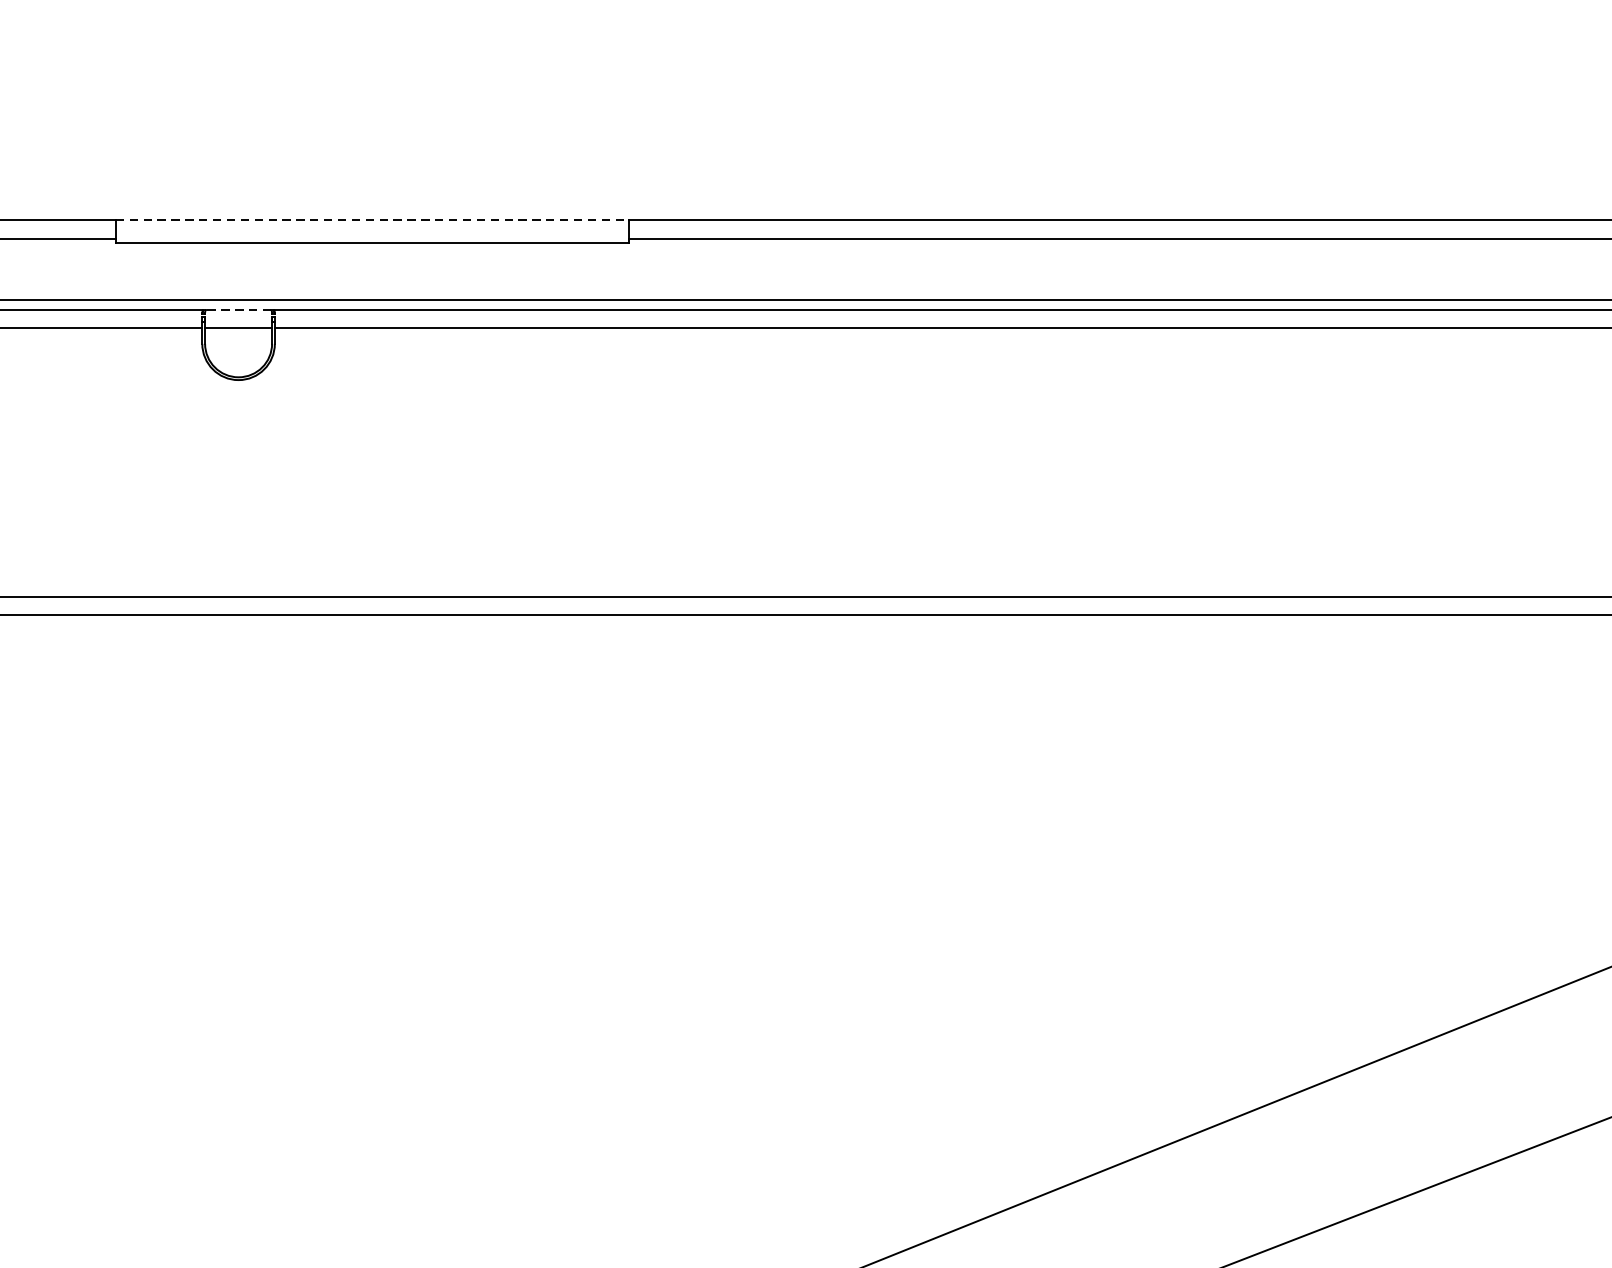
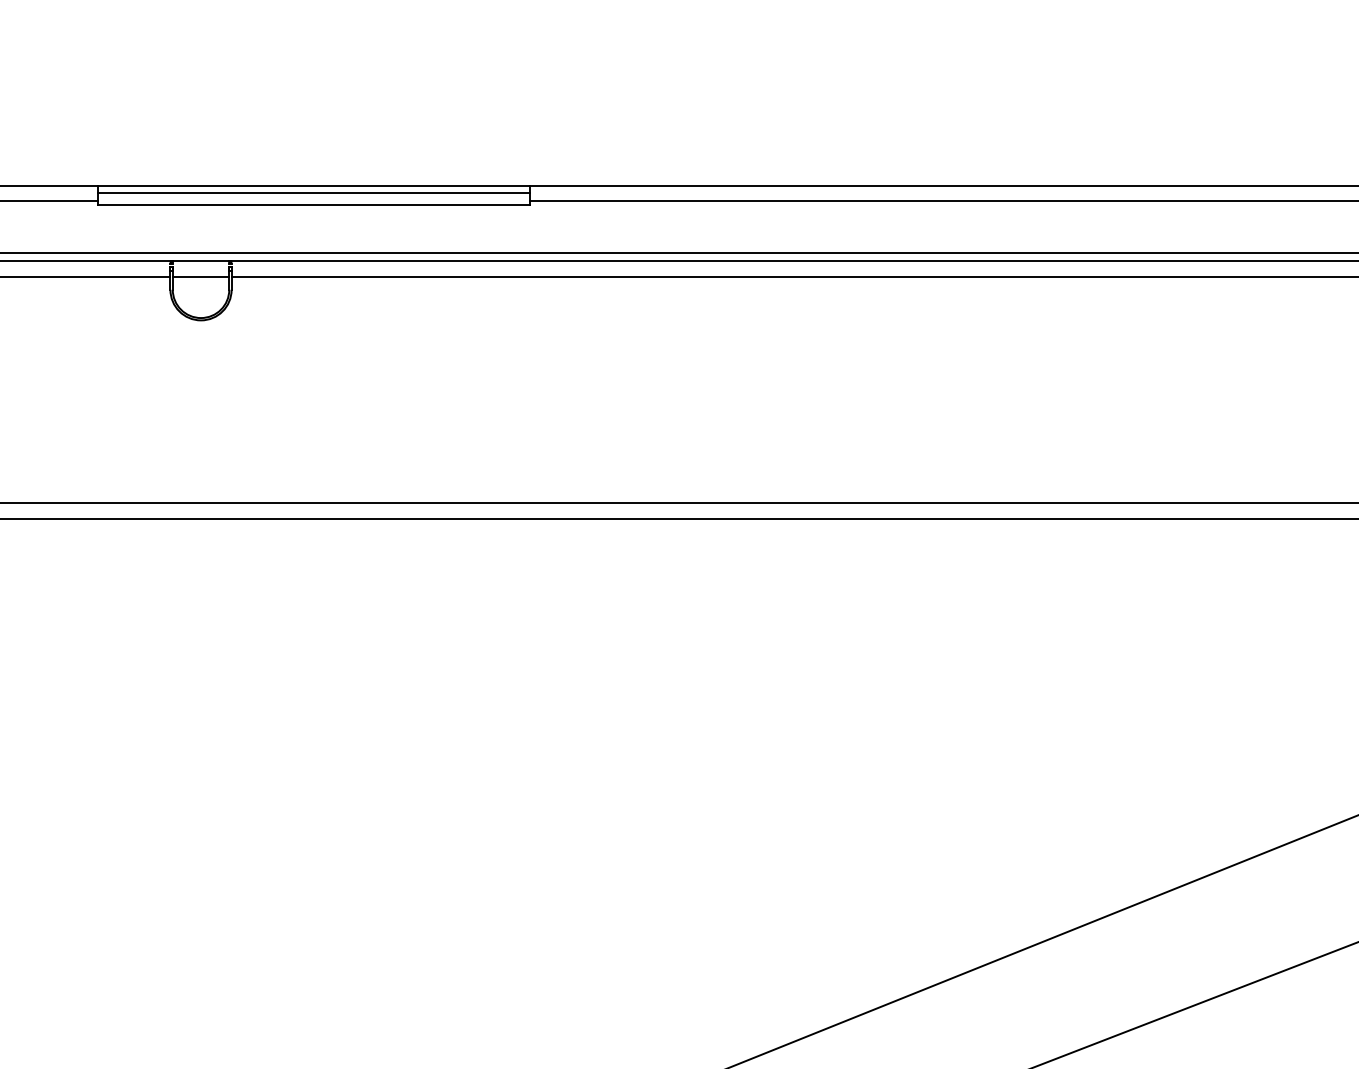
line: (373, 220) -> (314, 185), dashed -> solid
line: (371, 228) -> (313, 192), added
line: (239, 309) -> (201, 260), dashed -> solid

